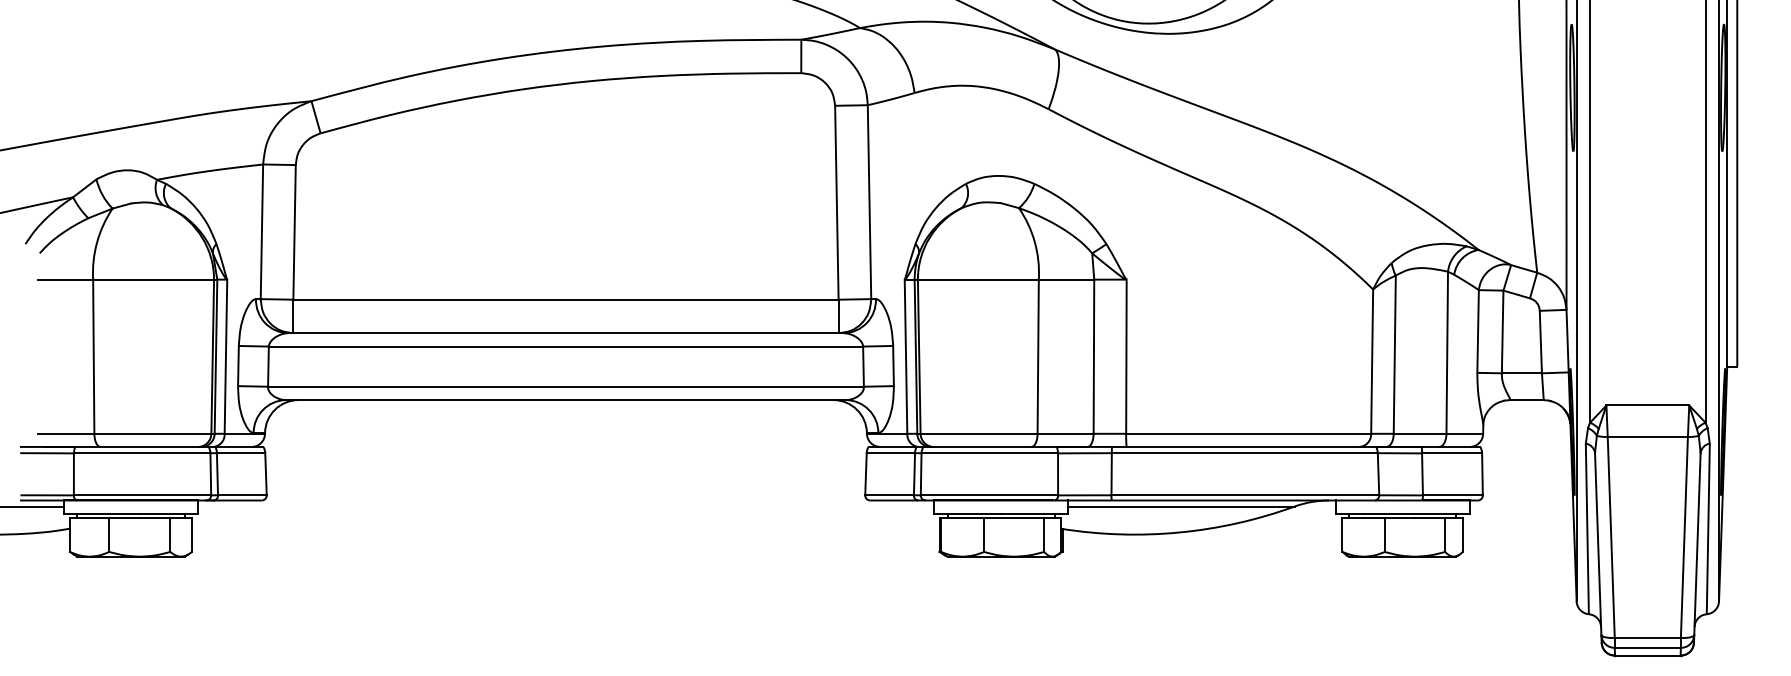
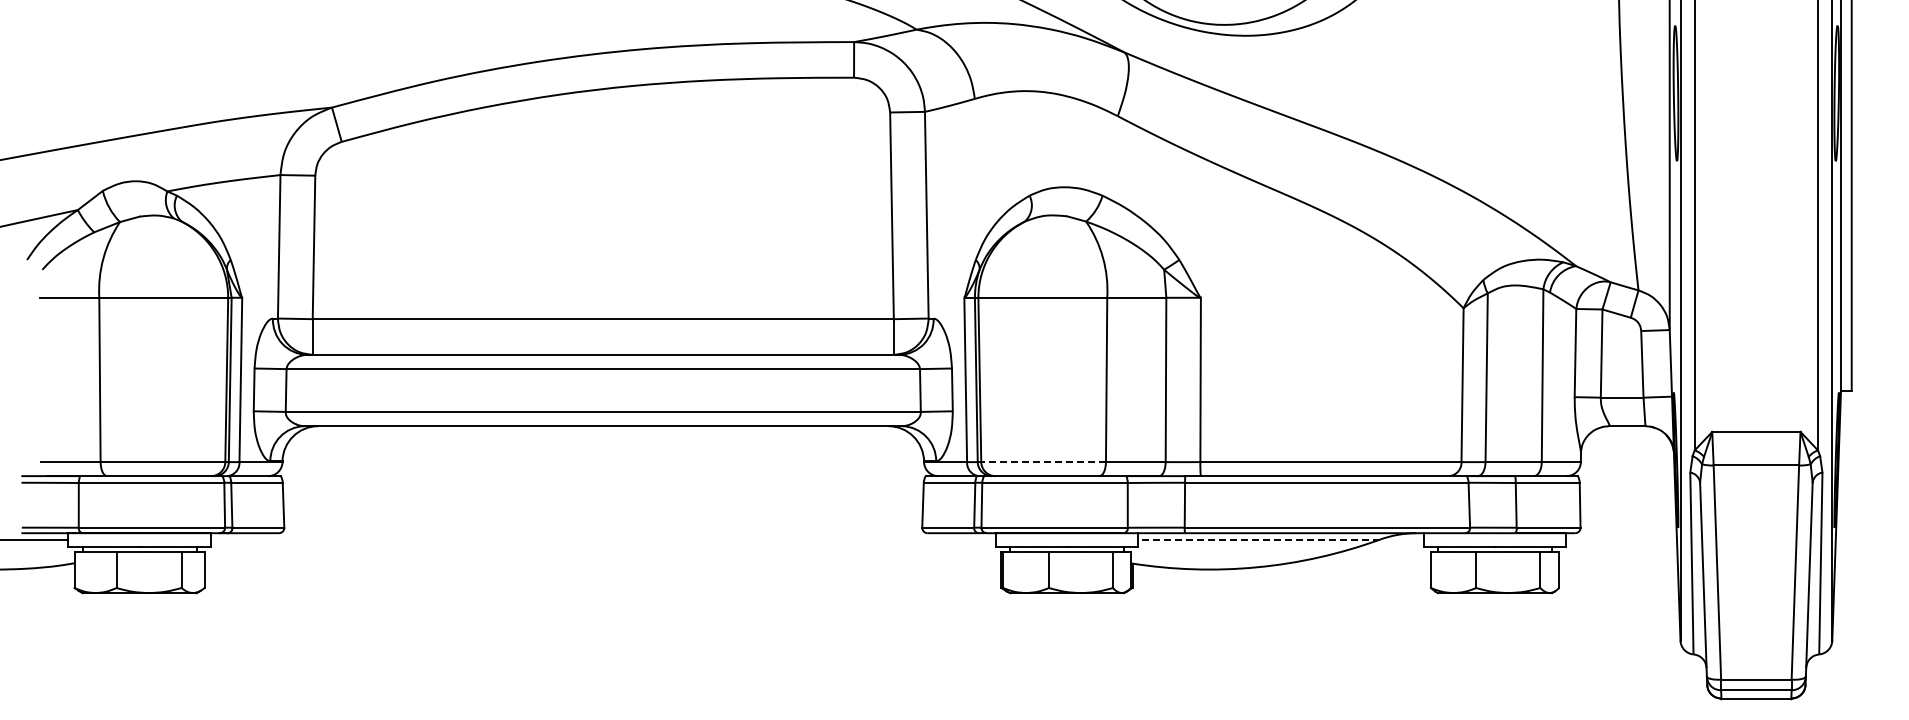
line: (978, 434) -> (1043, 462), solid -> dashed
line: (1181, 506) -> (1259, 539), solid -> dashed

